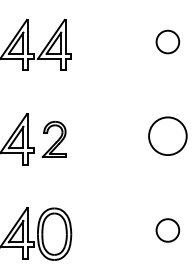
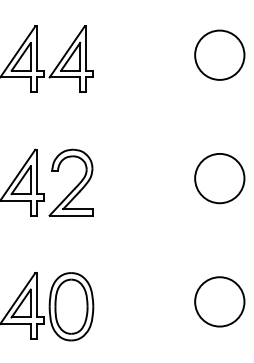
circle: (167, 41) -> (219, 54), size x1.67
part: (53, 139) -> (70, 182), size x1.43
circle: (167, 230) -> (219, 301), size x1.67

